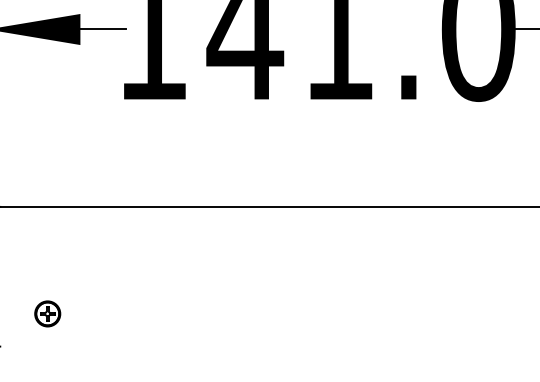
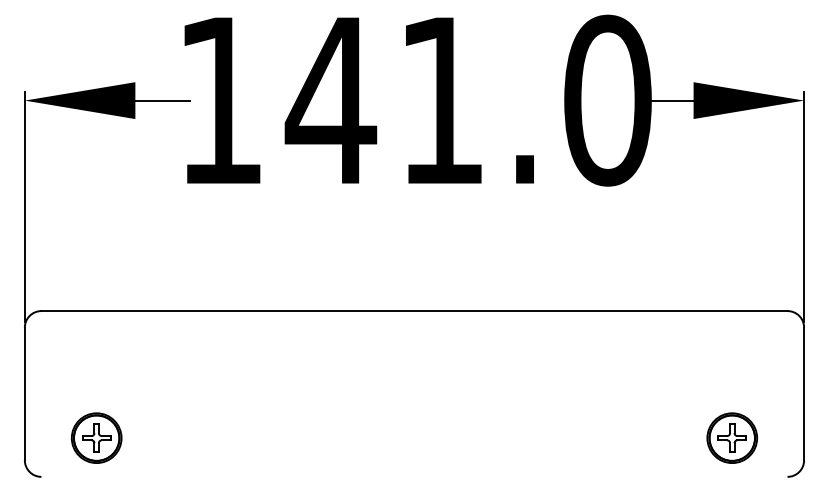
part: (47, 313) -> (96, 437), size x1.67

